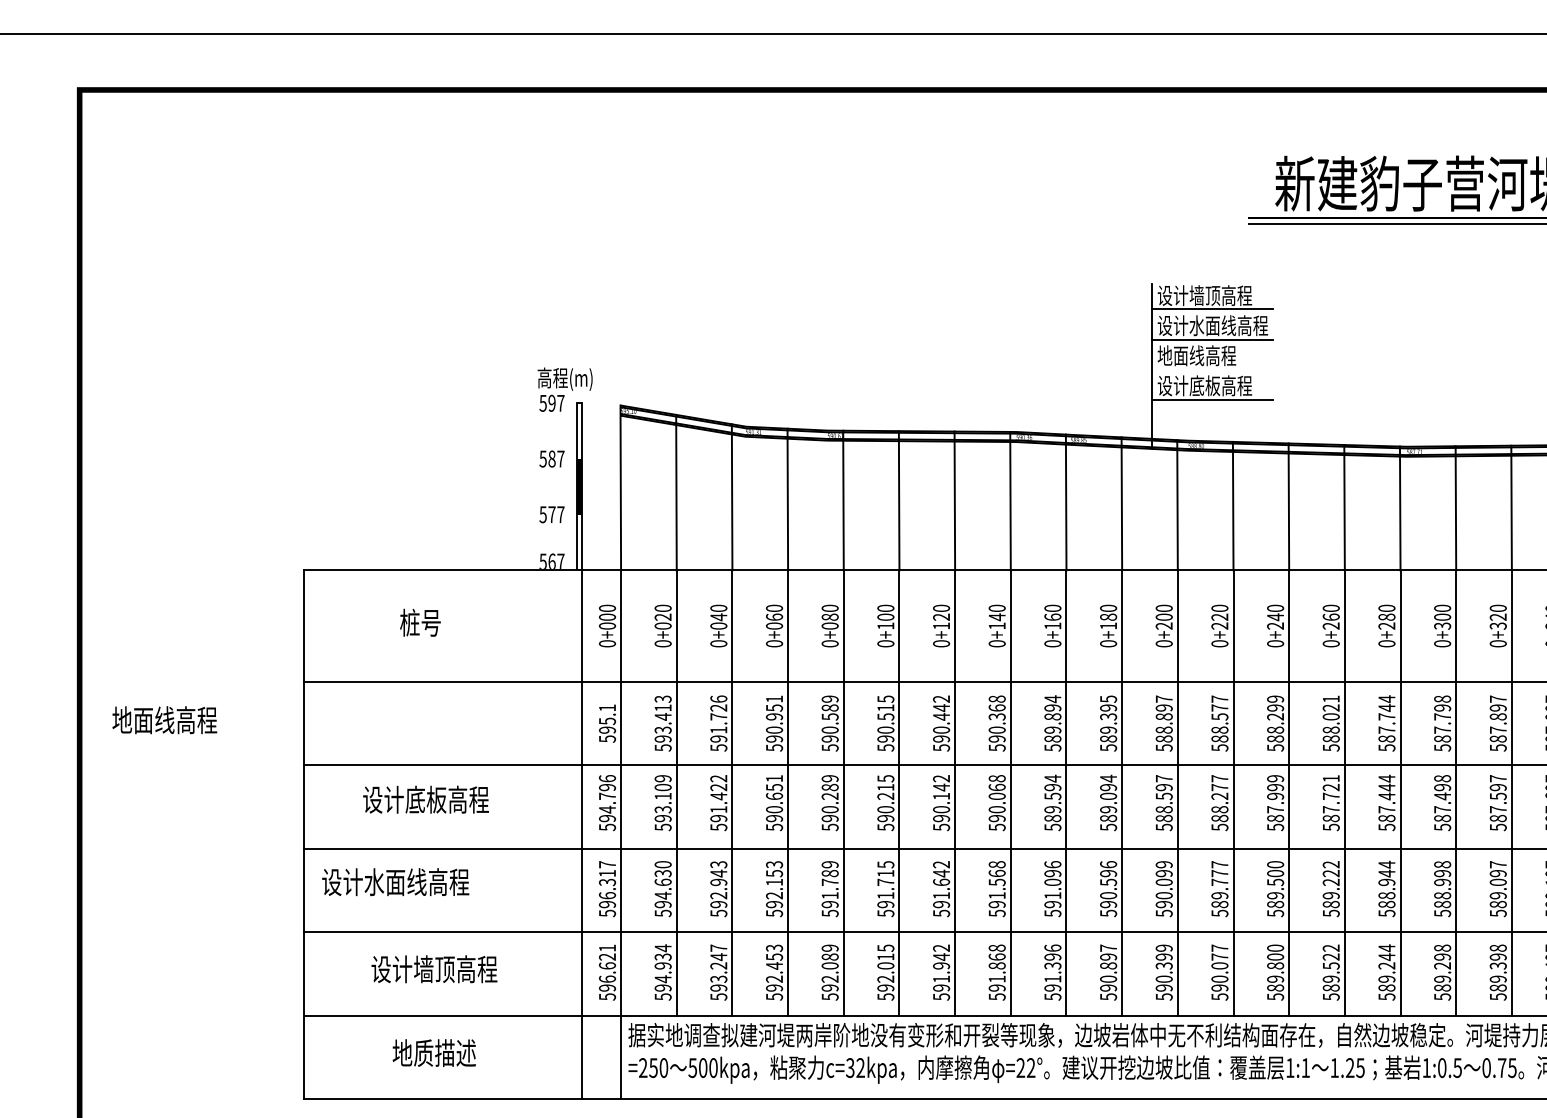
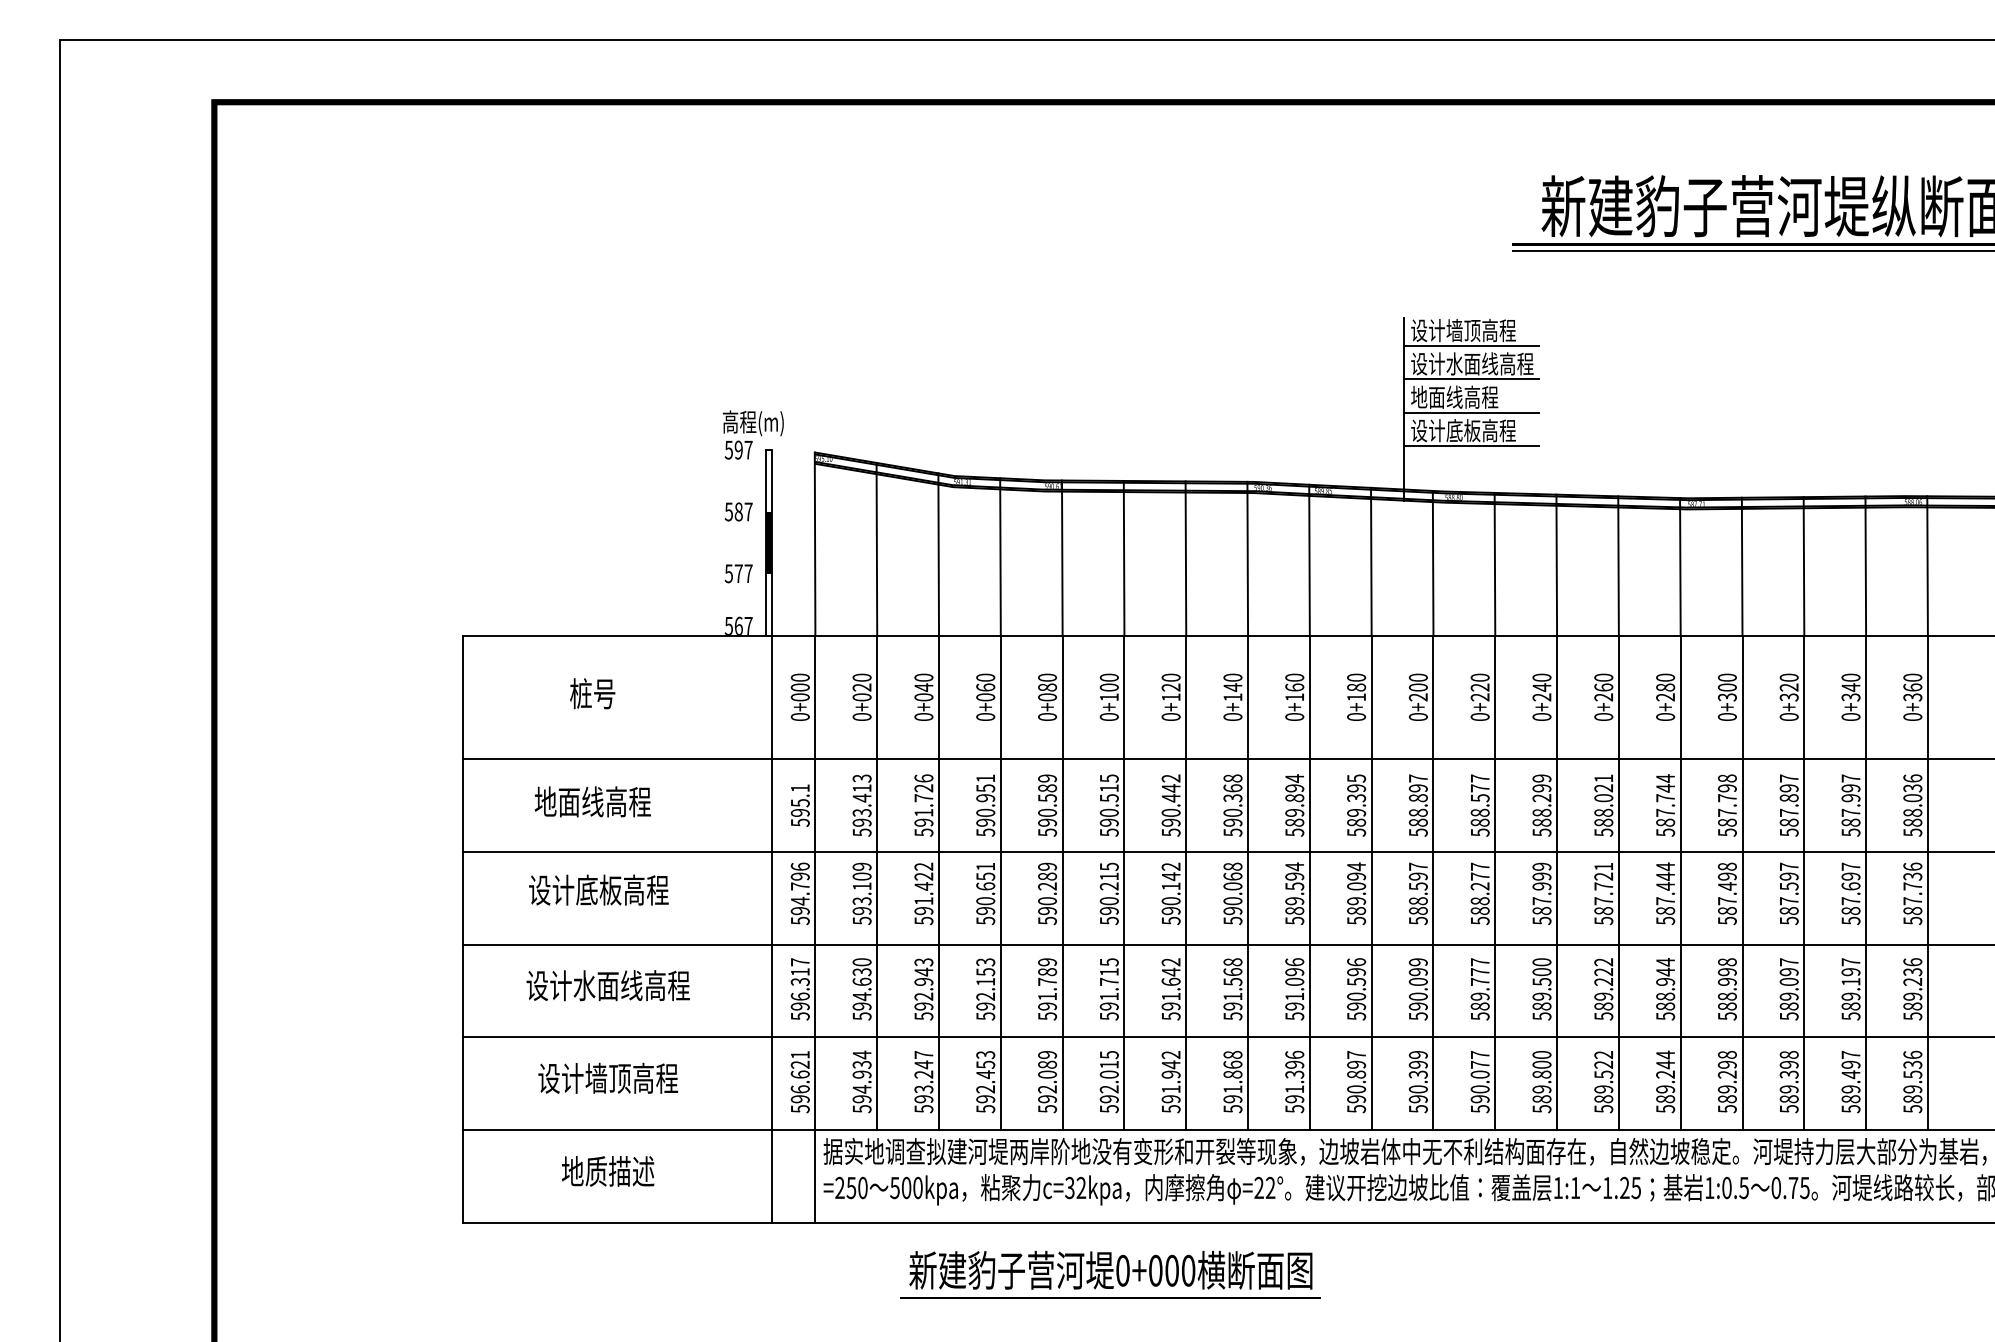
line: (1212, 369) -> (1471, 412), added
text: (164, 719) -> (592, 801), moved
text: (395, 882) -> (607, 985), moved

